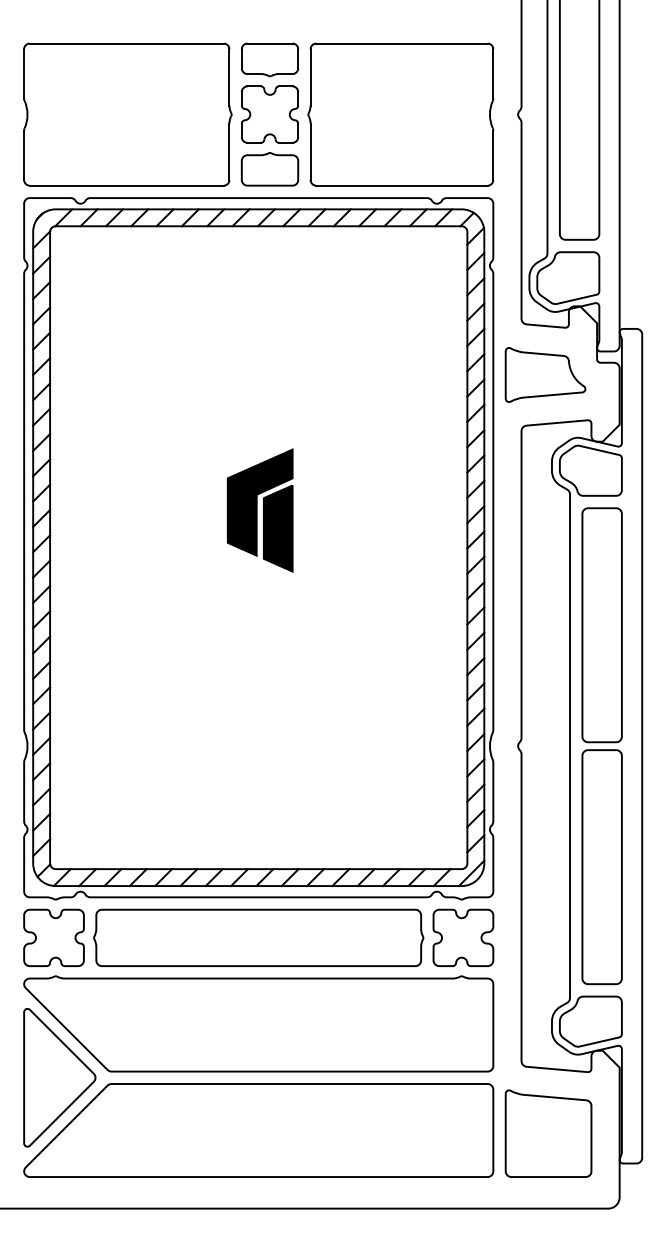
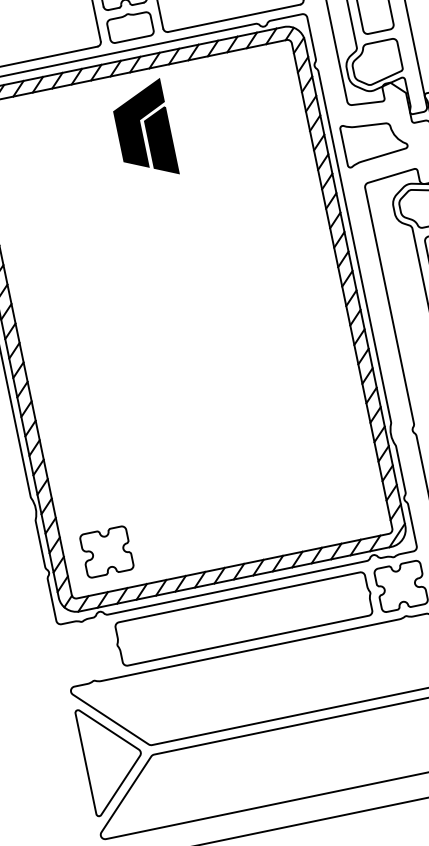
part: (259, 510) -> (143, 131), moved
part: (53, 937) -> (106, 551), moved

